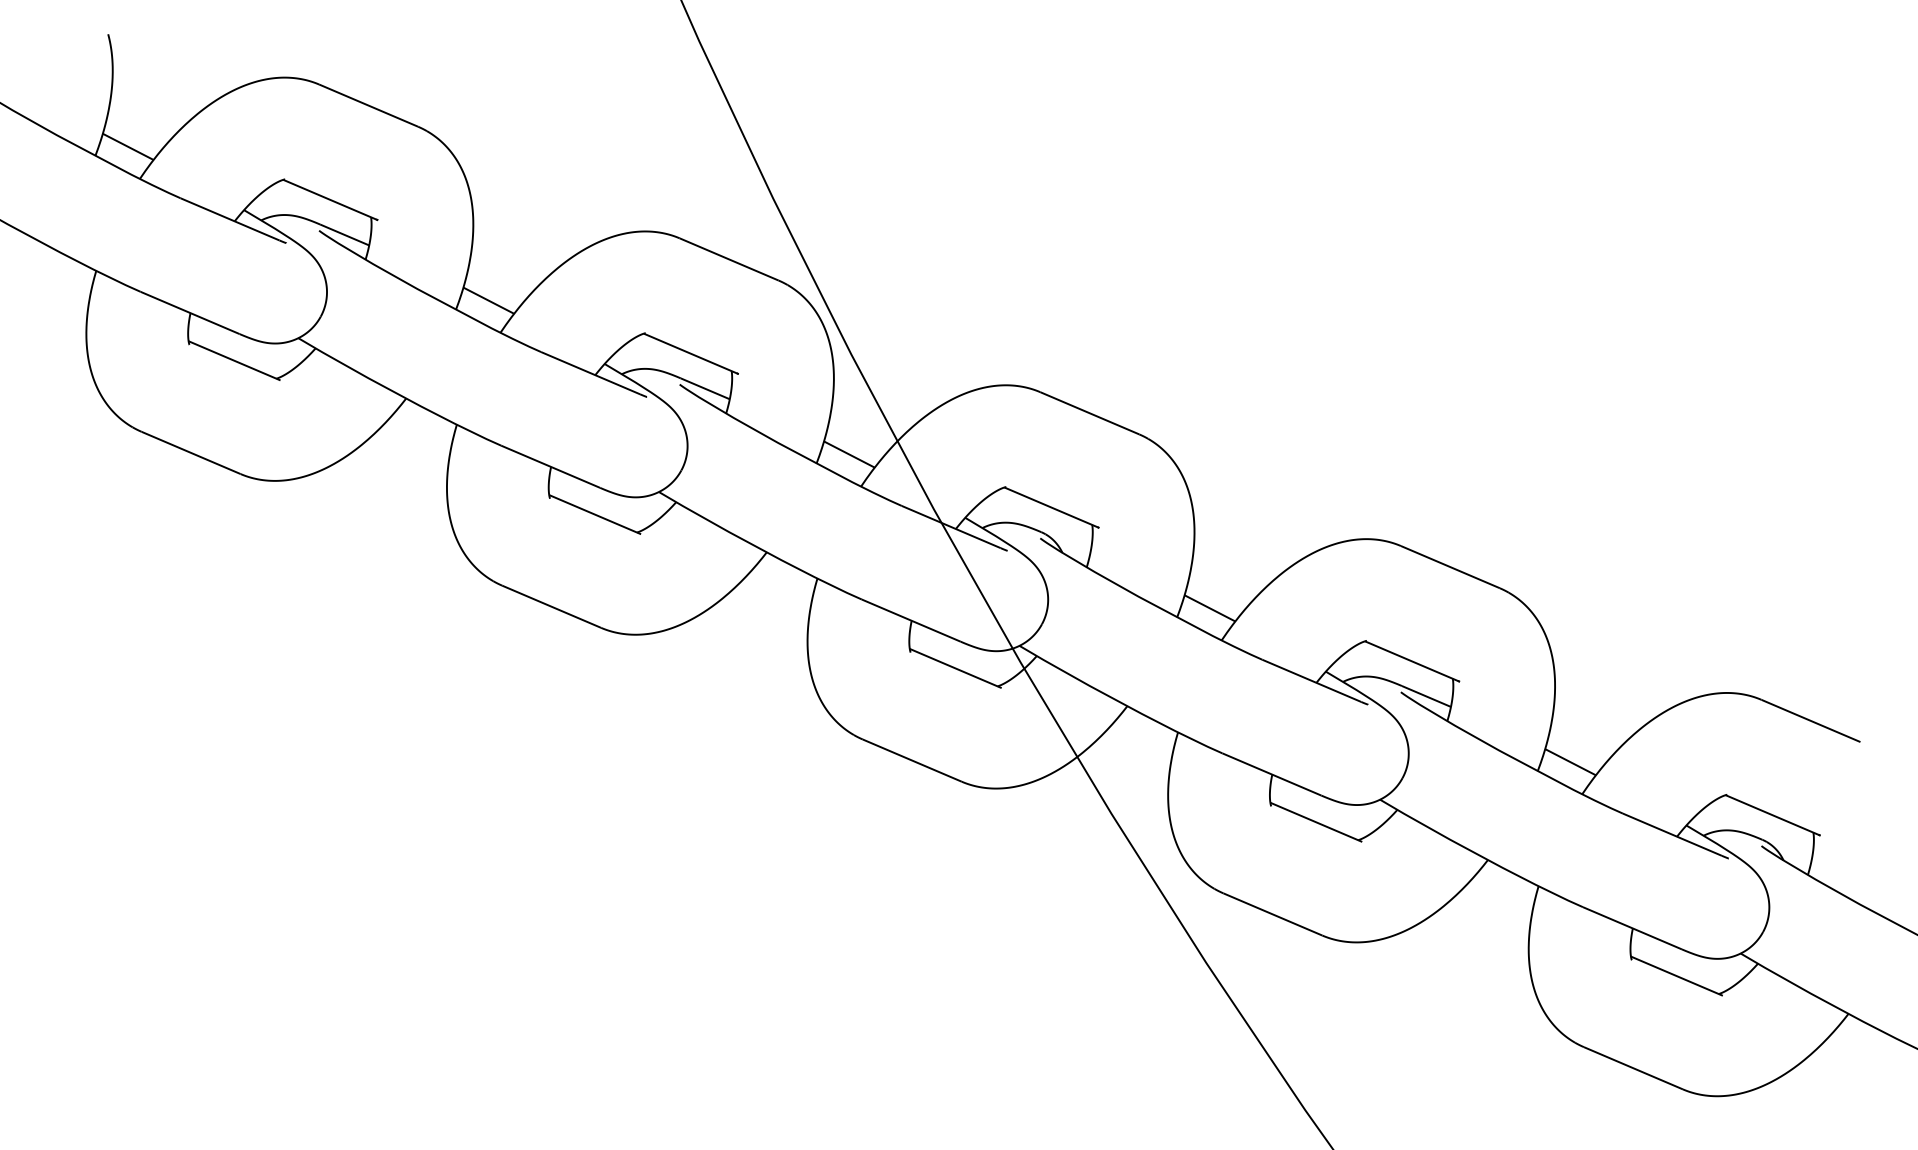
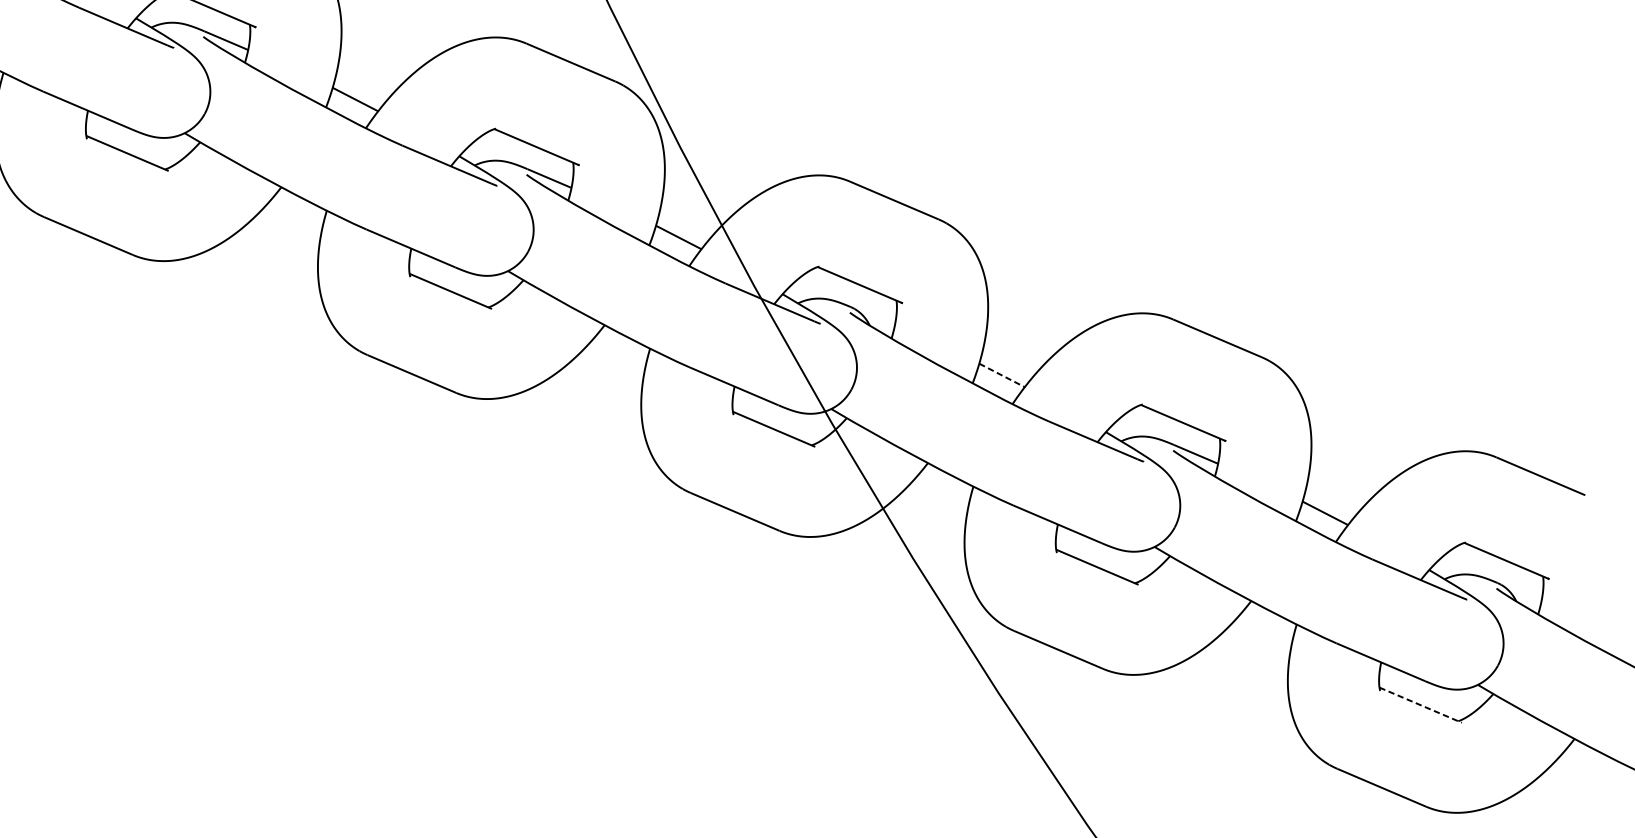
line: (1209, 608) -> (1001, 375), solid -> dashed
line: (1676, 976) -> (1420, 705), solid -> dashed

